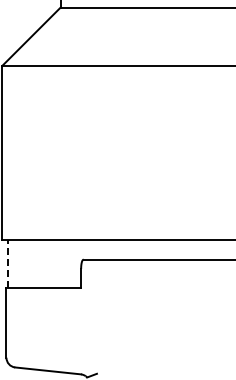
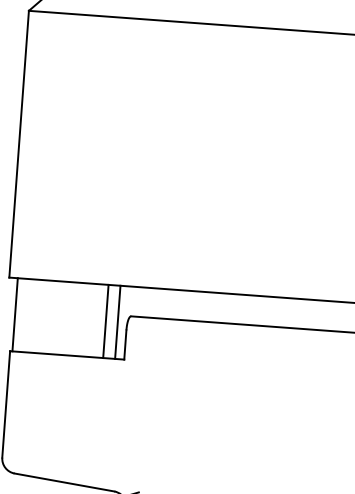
line: (7, 264) -> (14, 315), dashed -> solid
line: (67, 264) -> (106, 321), added
line: (75, 264) -> (118, 322), added

